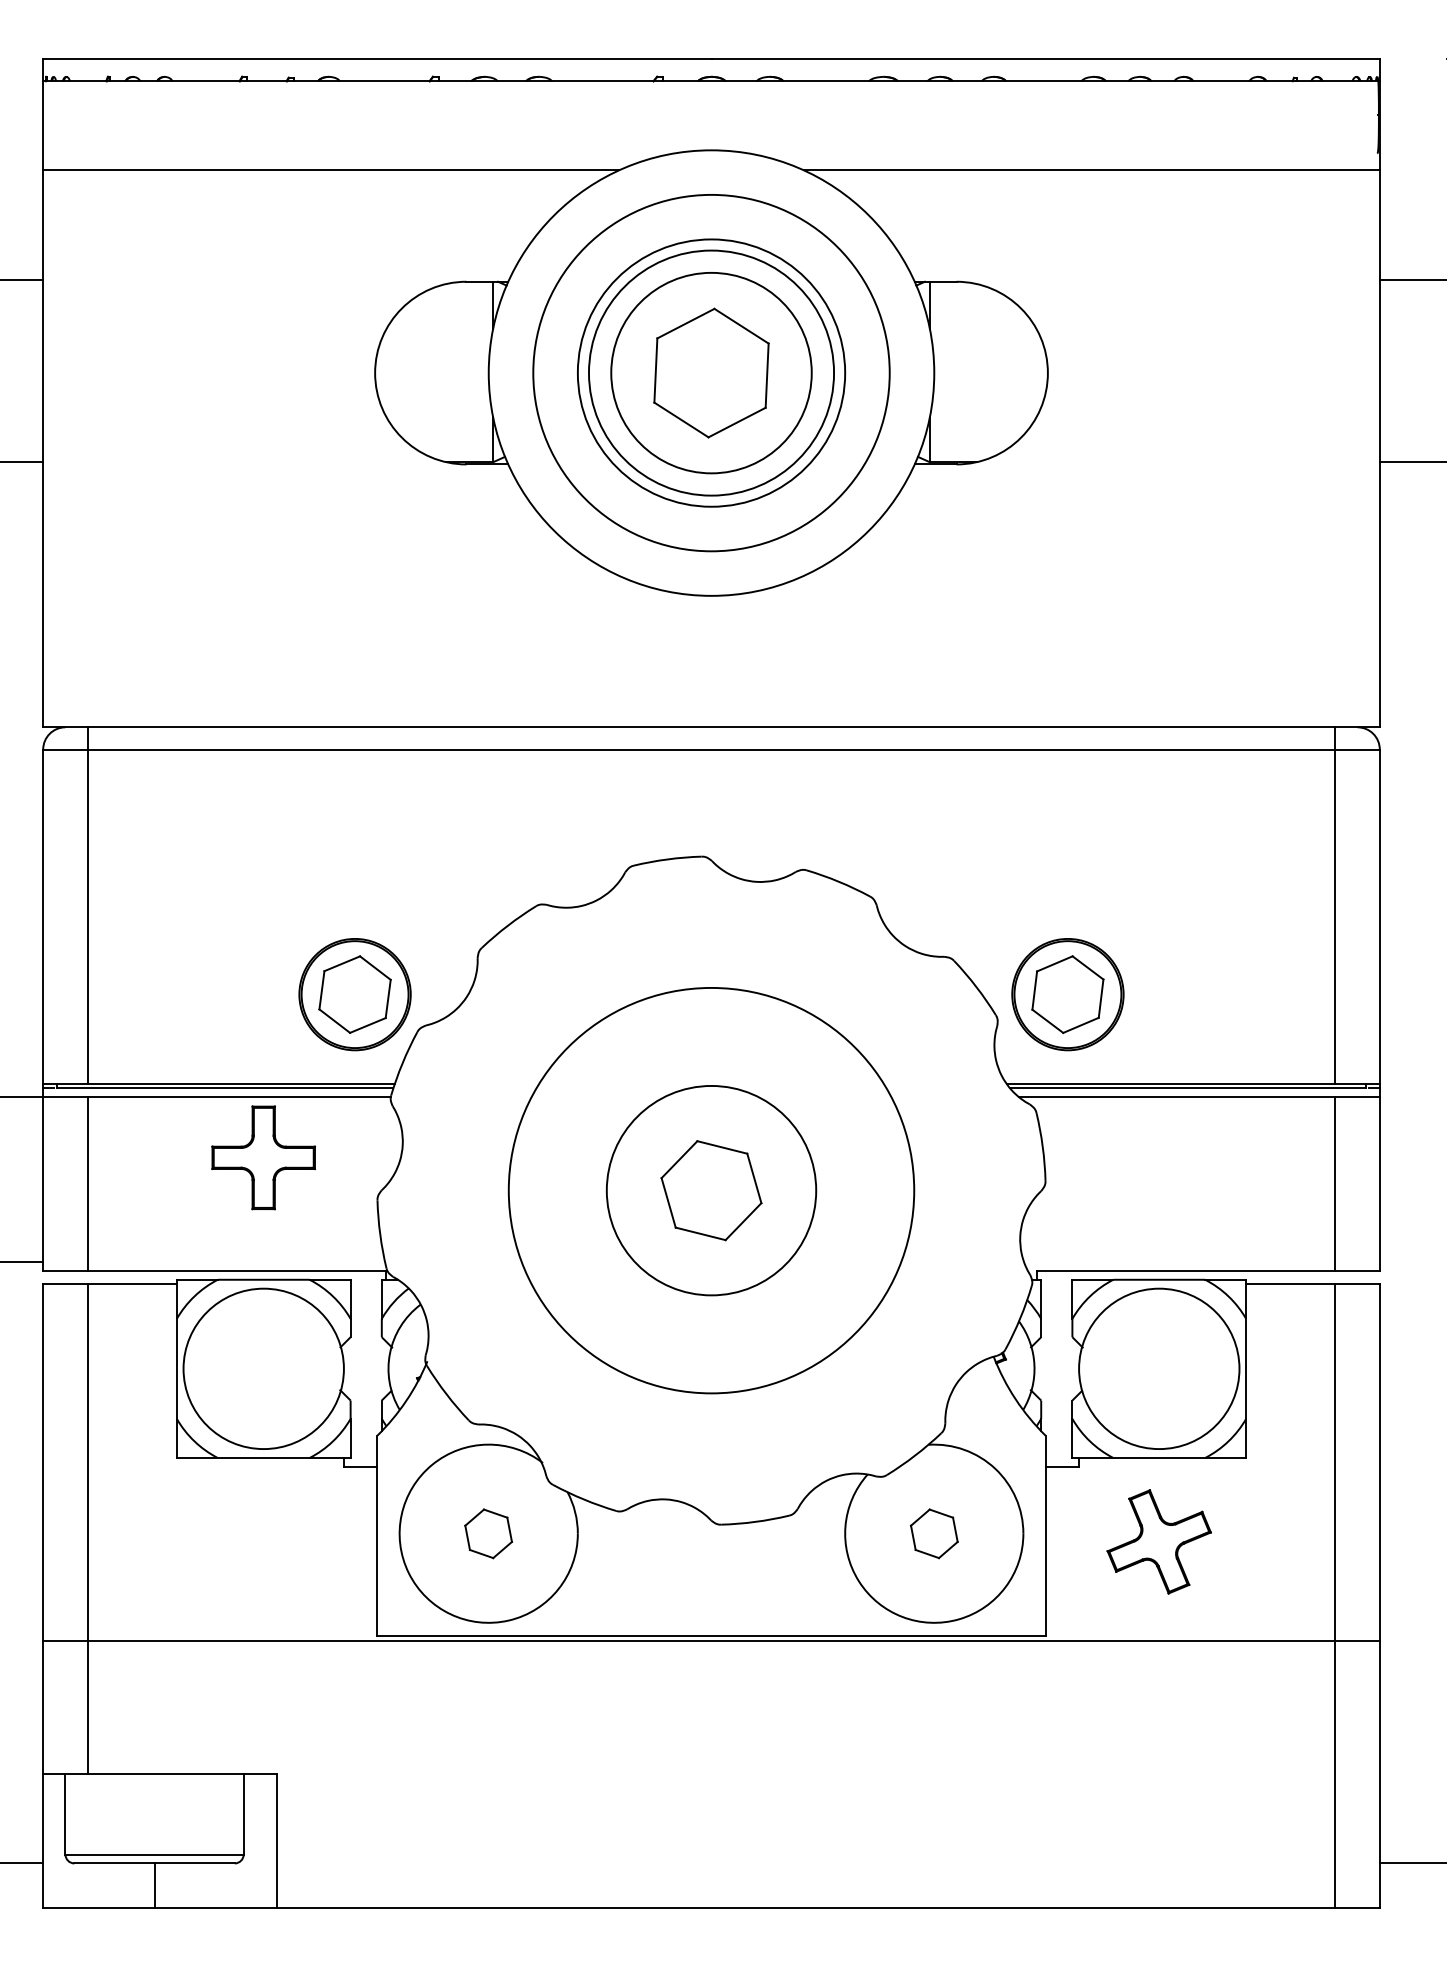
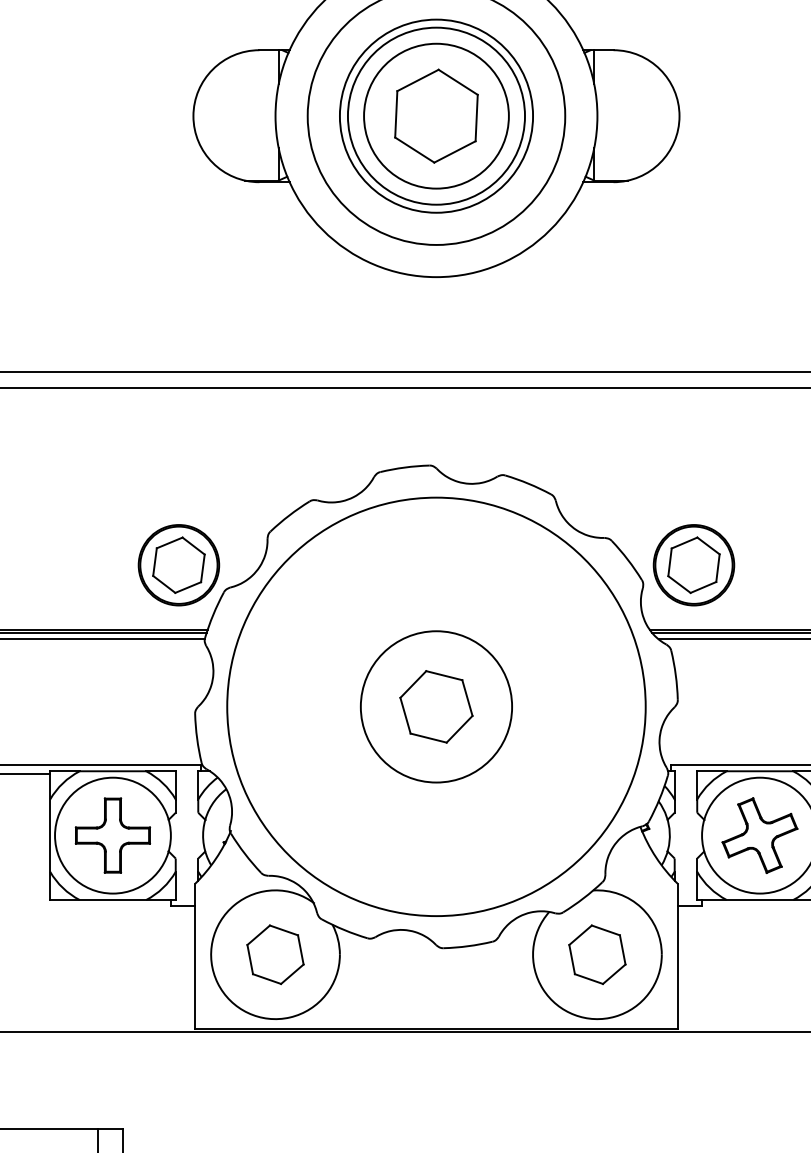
part: (263, 1157) -> (112, 835), moved
circle: (711, 1190) -> (436, 706), size x1.43
part: (488, 1533) -> (275, 954), size x1.67
part: (934, 1533) -> (597, 954), size x1.67
part: (1158, 1541) -> (759, 835), moved

